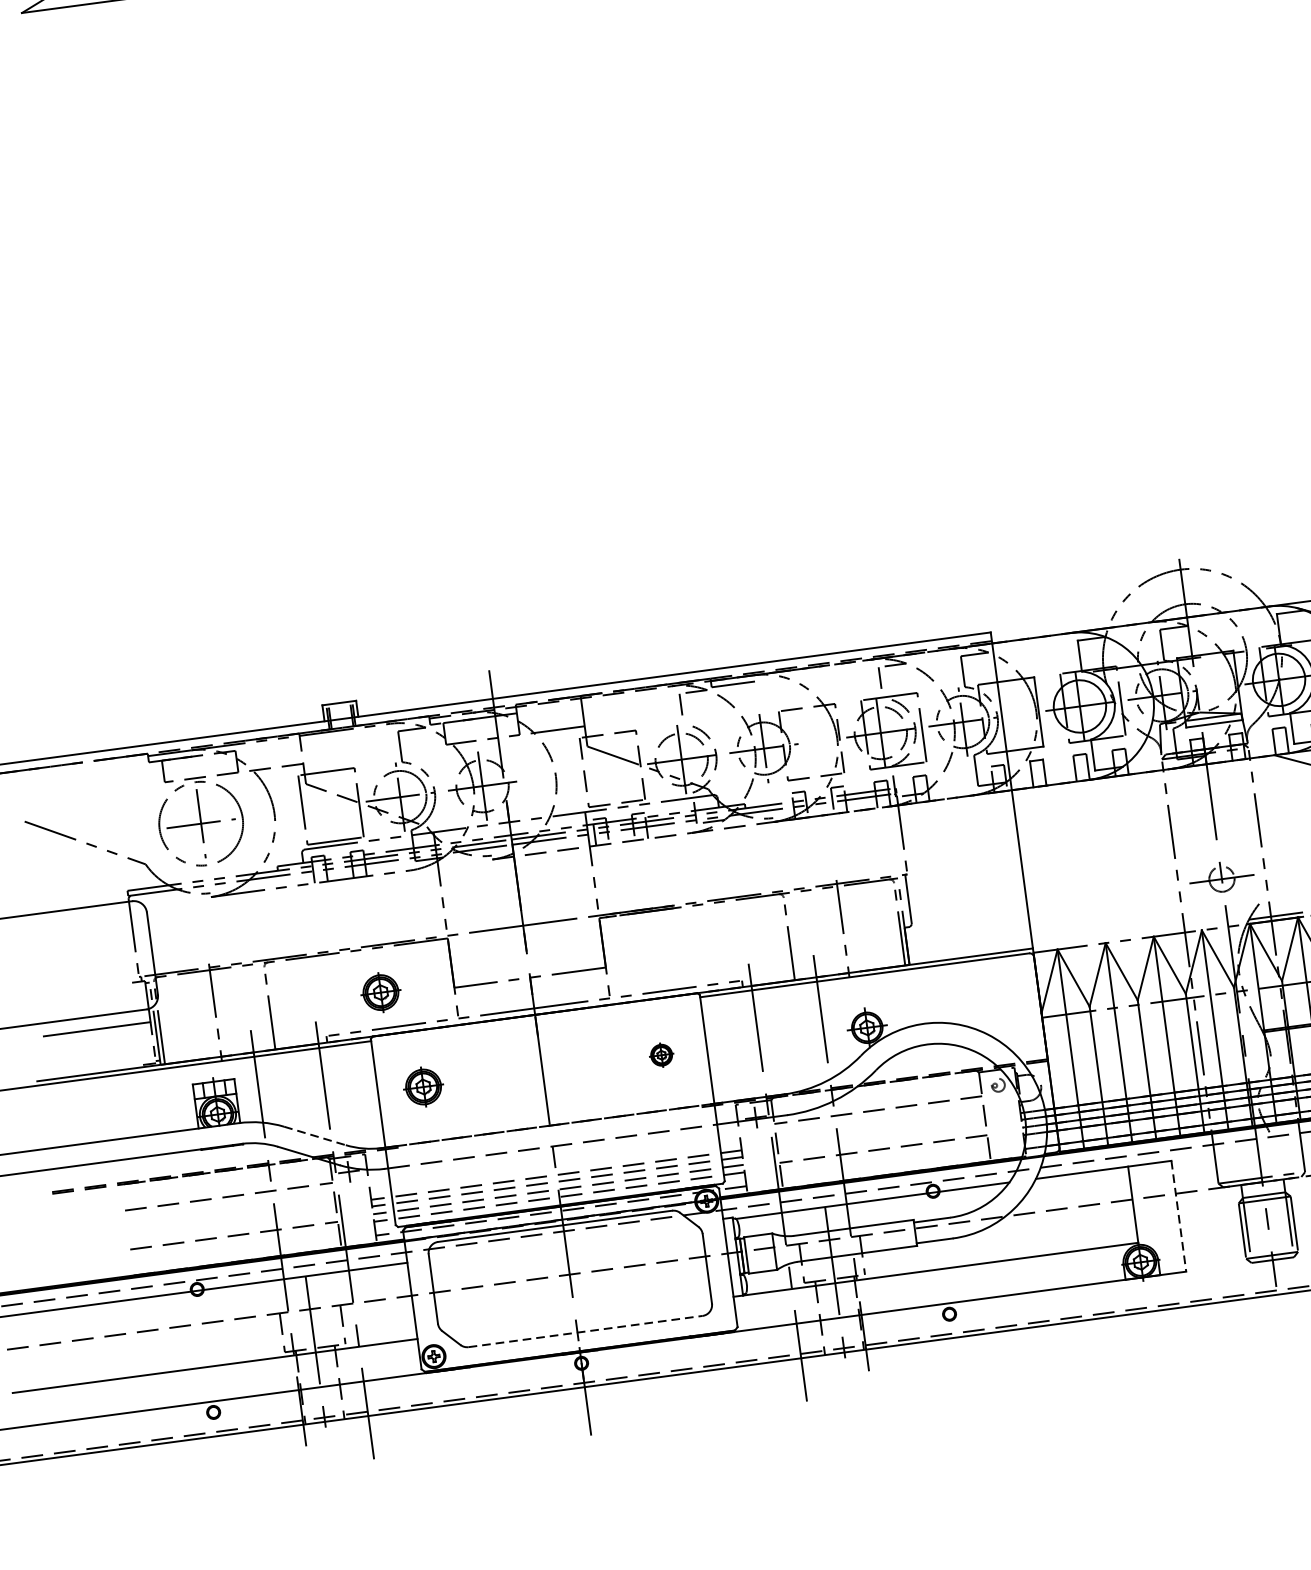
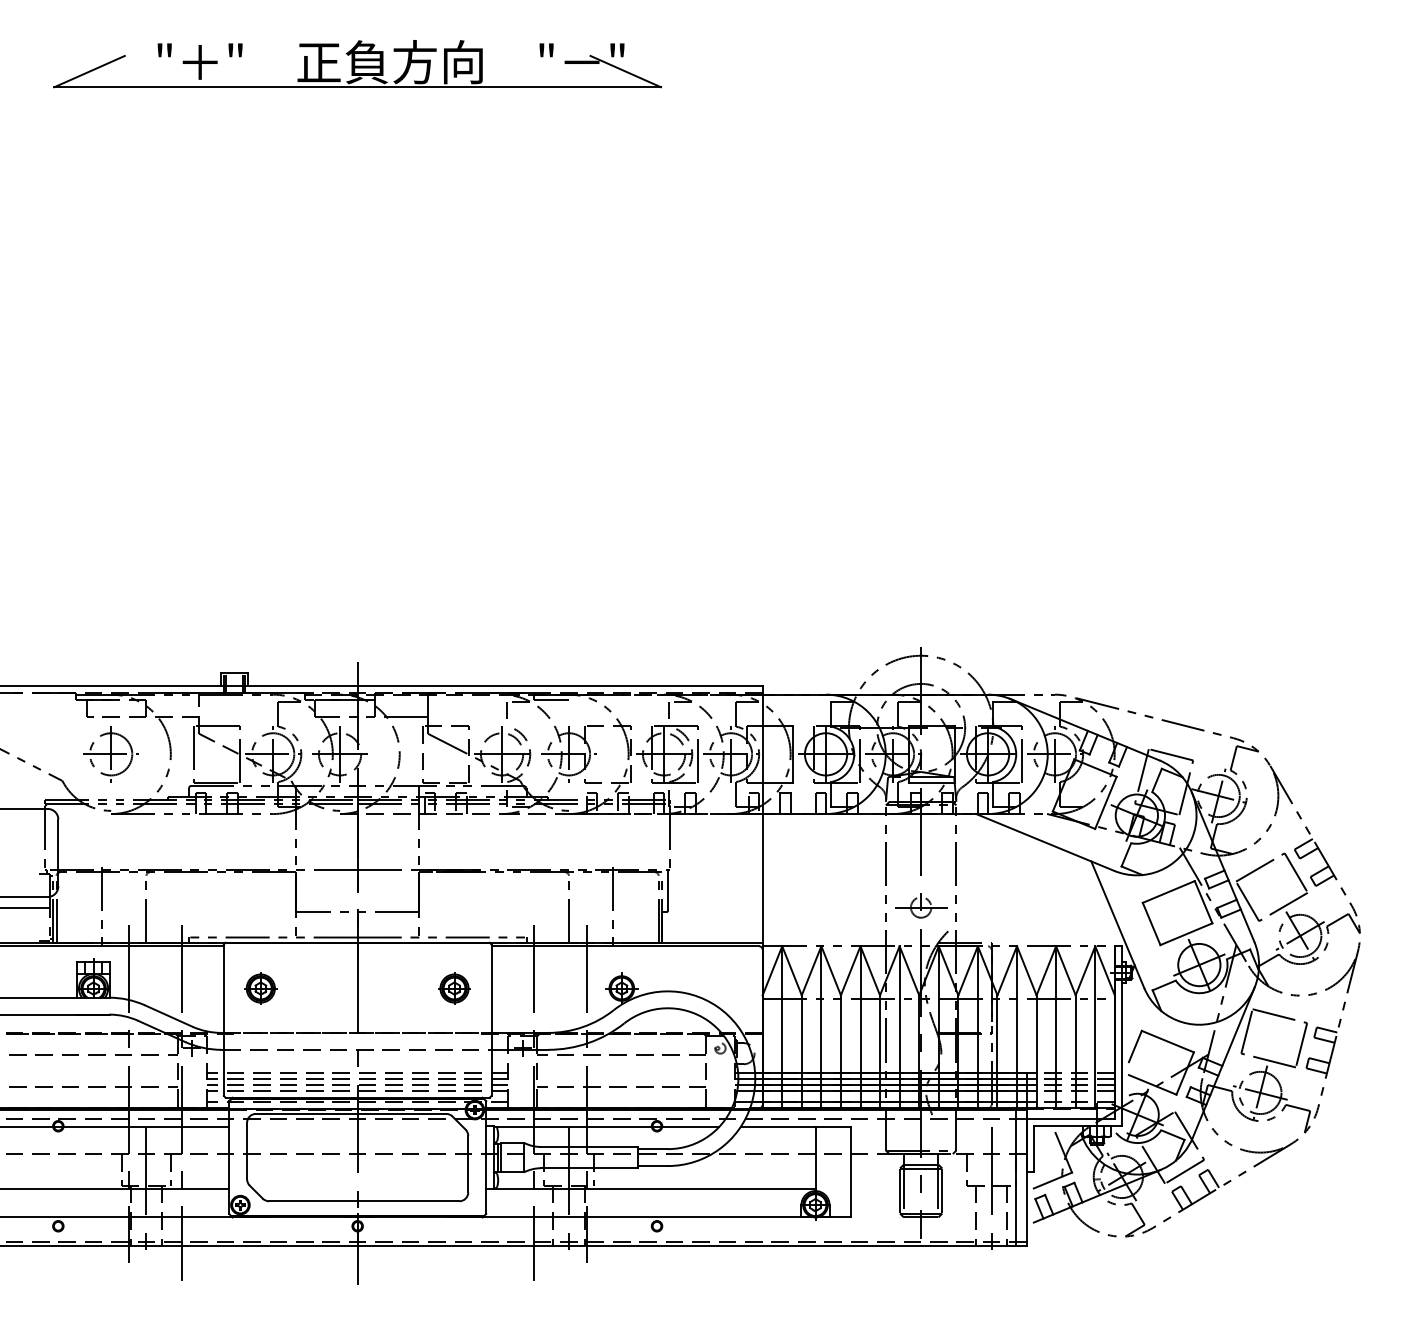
circle: (201, 823) -> (111, 754), size x0.62
part: (380, 992) -> (236, 908), removed
part: (661, 1055) -> (454, 988), size x1.67
line: (314, 1136) -> (168, 1016), dashed -> solid
line: (1178, 1216) -> (850, 1172), dashed -> solid
line: (585, 1331) -> (364, 1201), dashed -> solid

